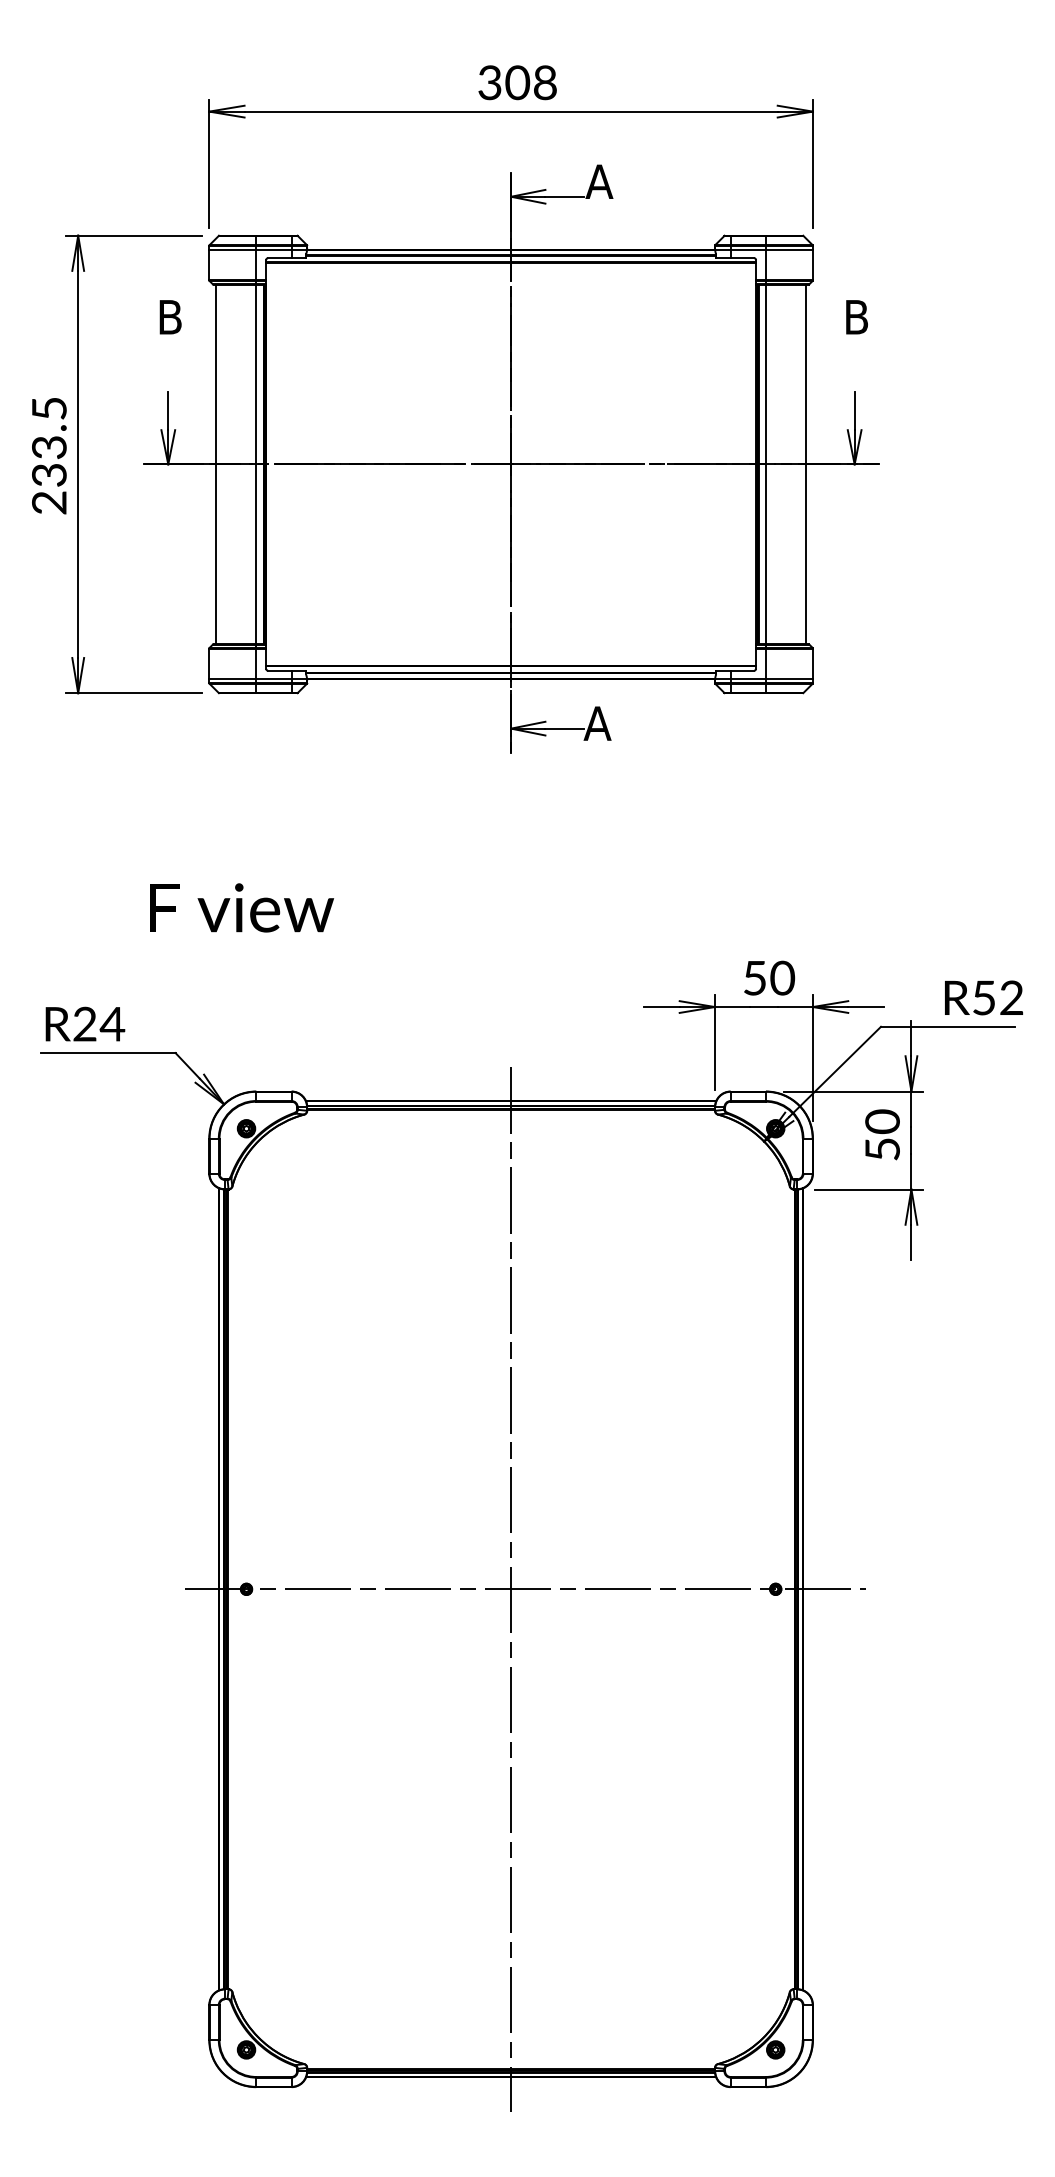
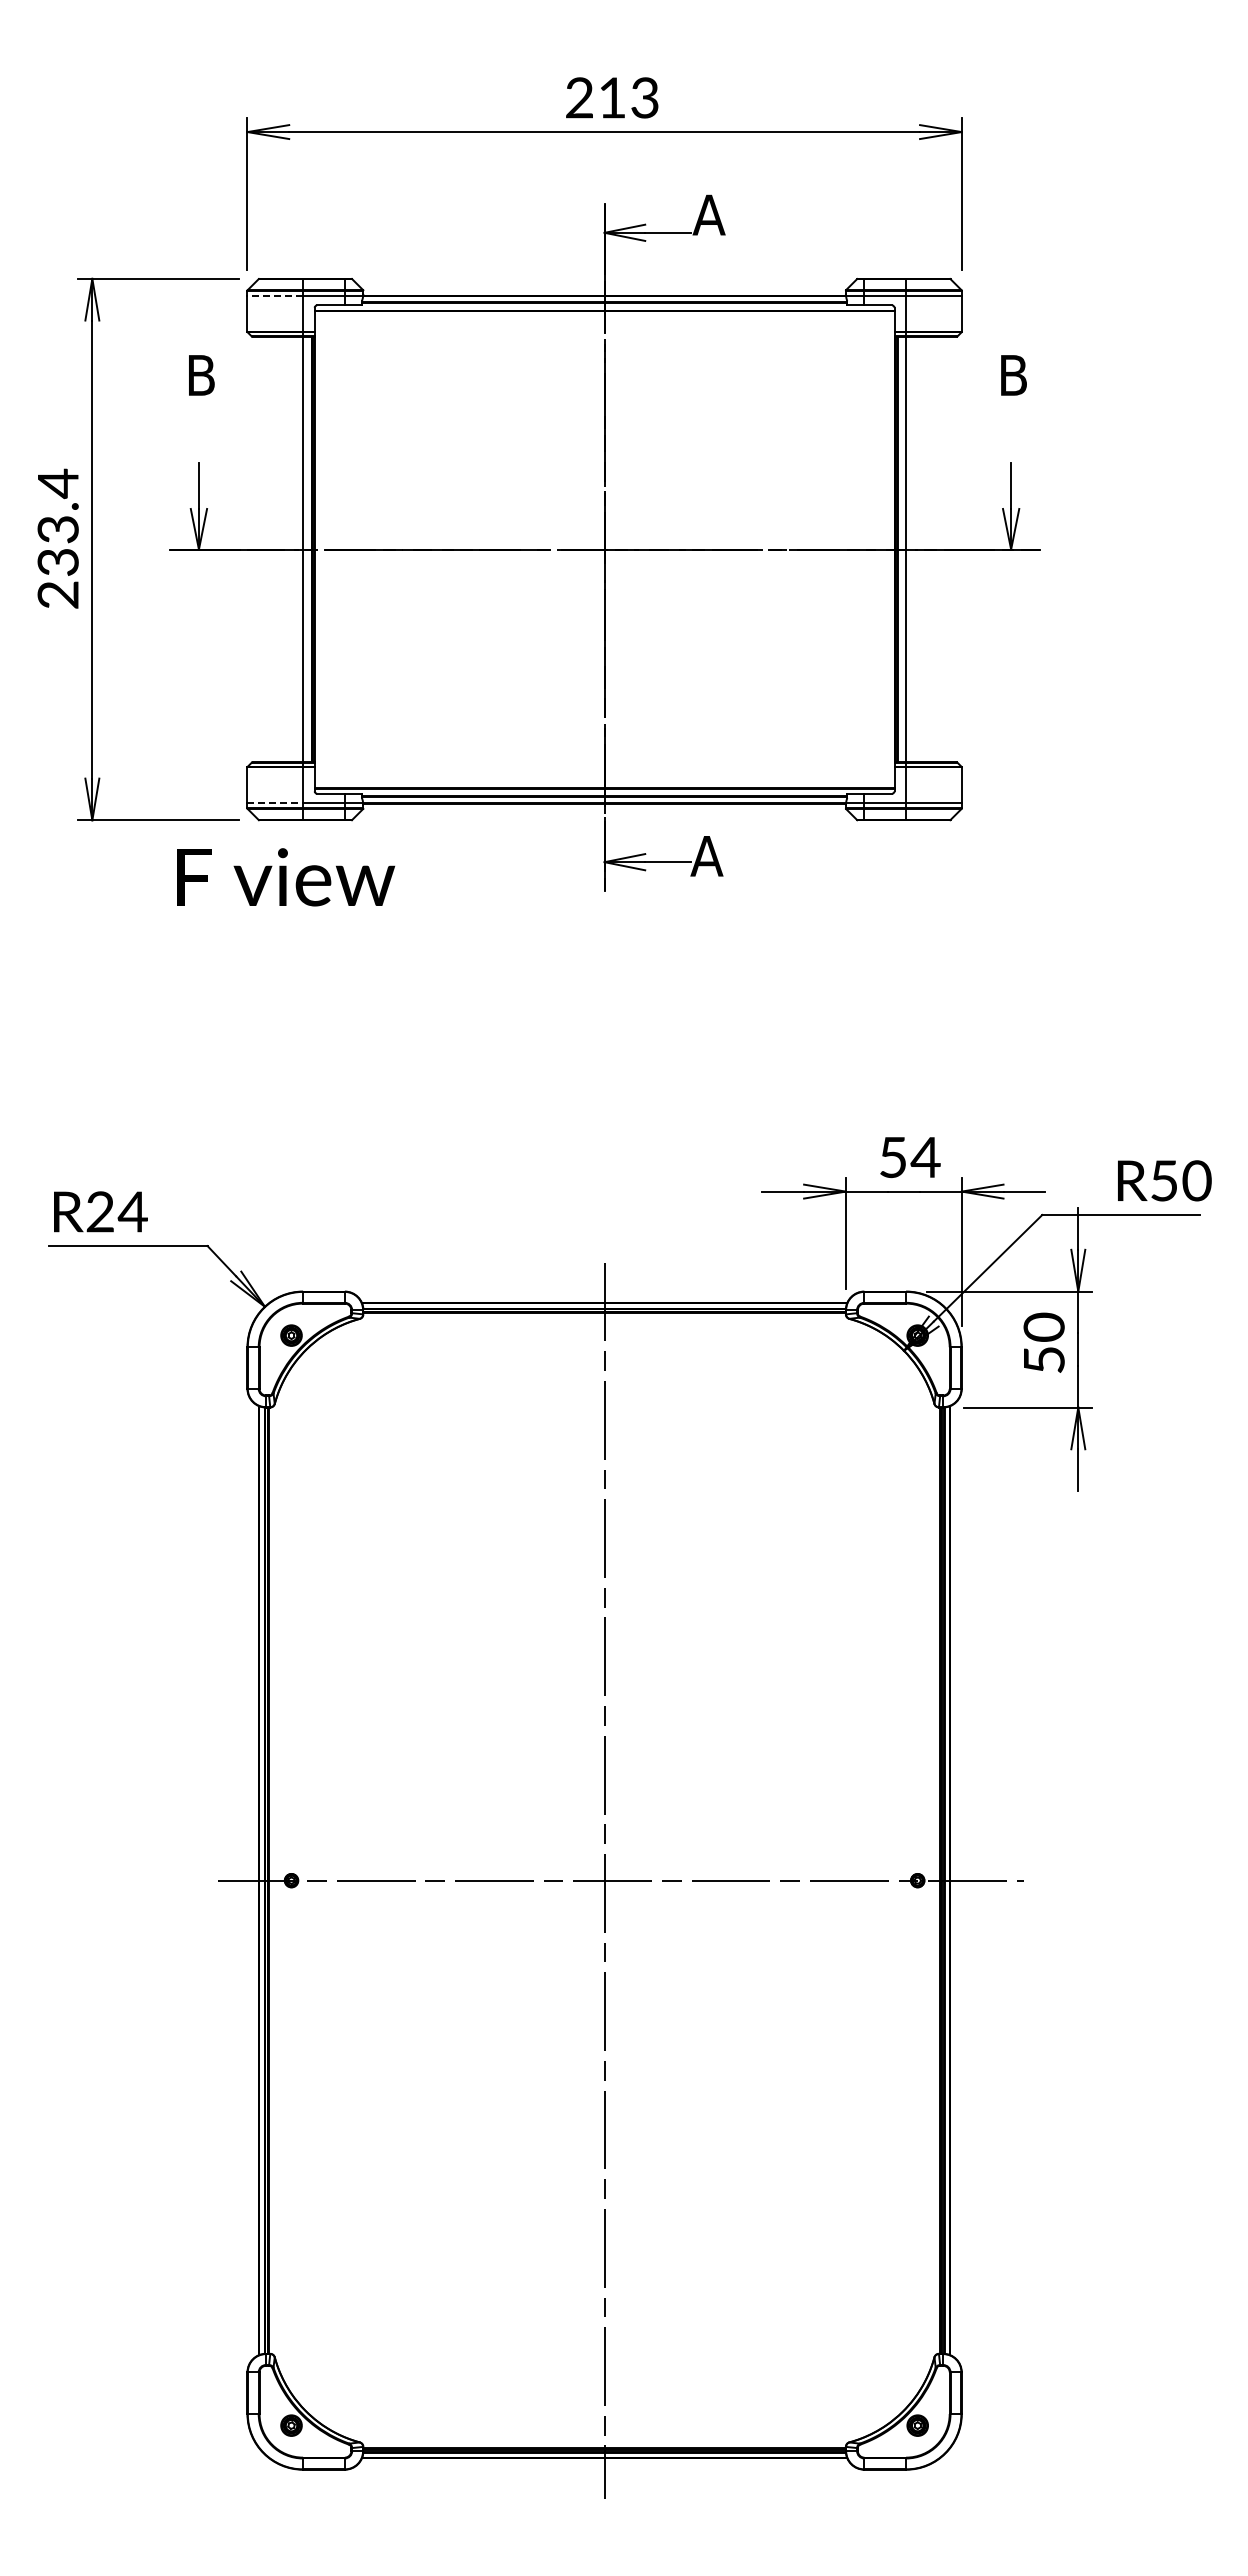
text: (517, 82) -> (612, 97), 308 -> 213
line: (232, 250) -> (275, 296), solid -> dashed
text: (49, 408) -> (58, 483), 233.5 -> 233.4
line: (216, 464) -> (255, 549), removed
line: (805, 464) -> (953, 549), removed
line: (232, 678) -> (275, 802), solid -> dashed
text: (242, 908) -> (286, 877), moved
text: (782, 977) -> (925, 1156), 50 -> 54
text: (1011, 997) -> (1196, 1180), R52 -> R50

